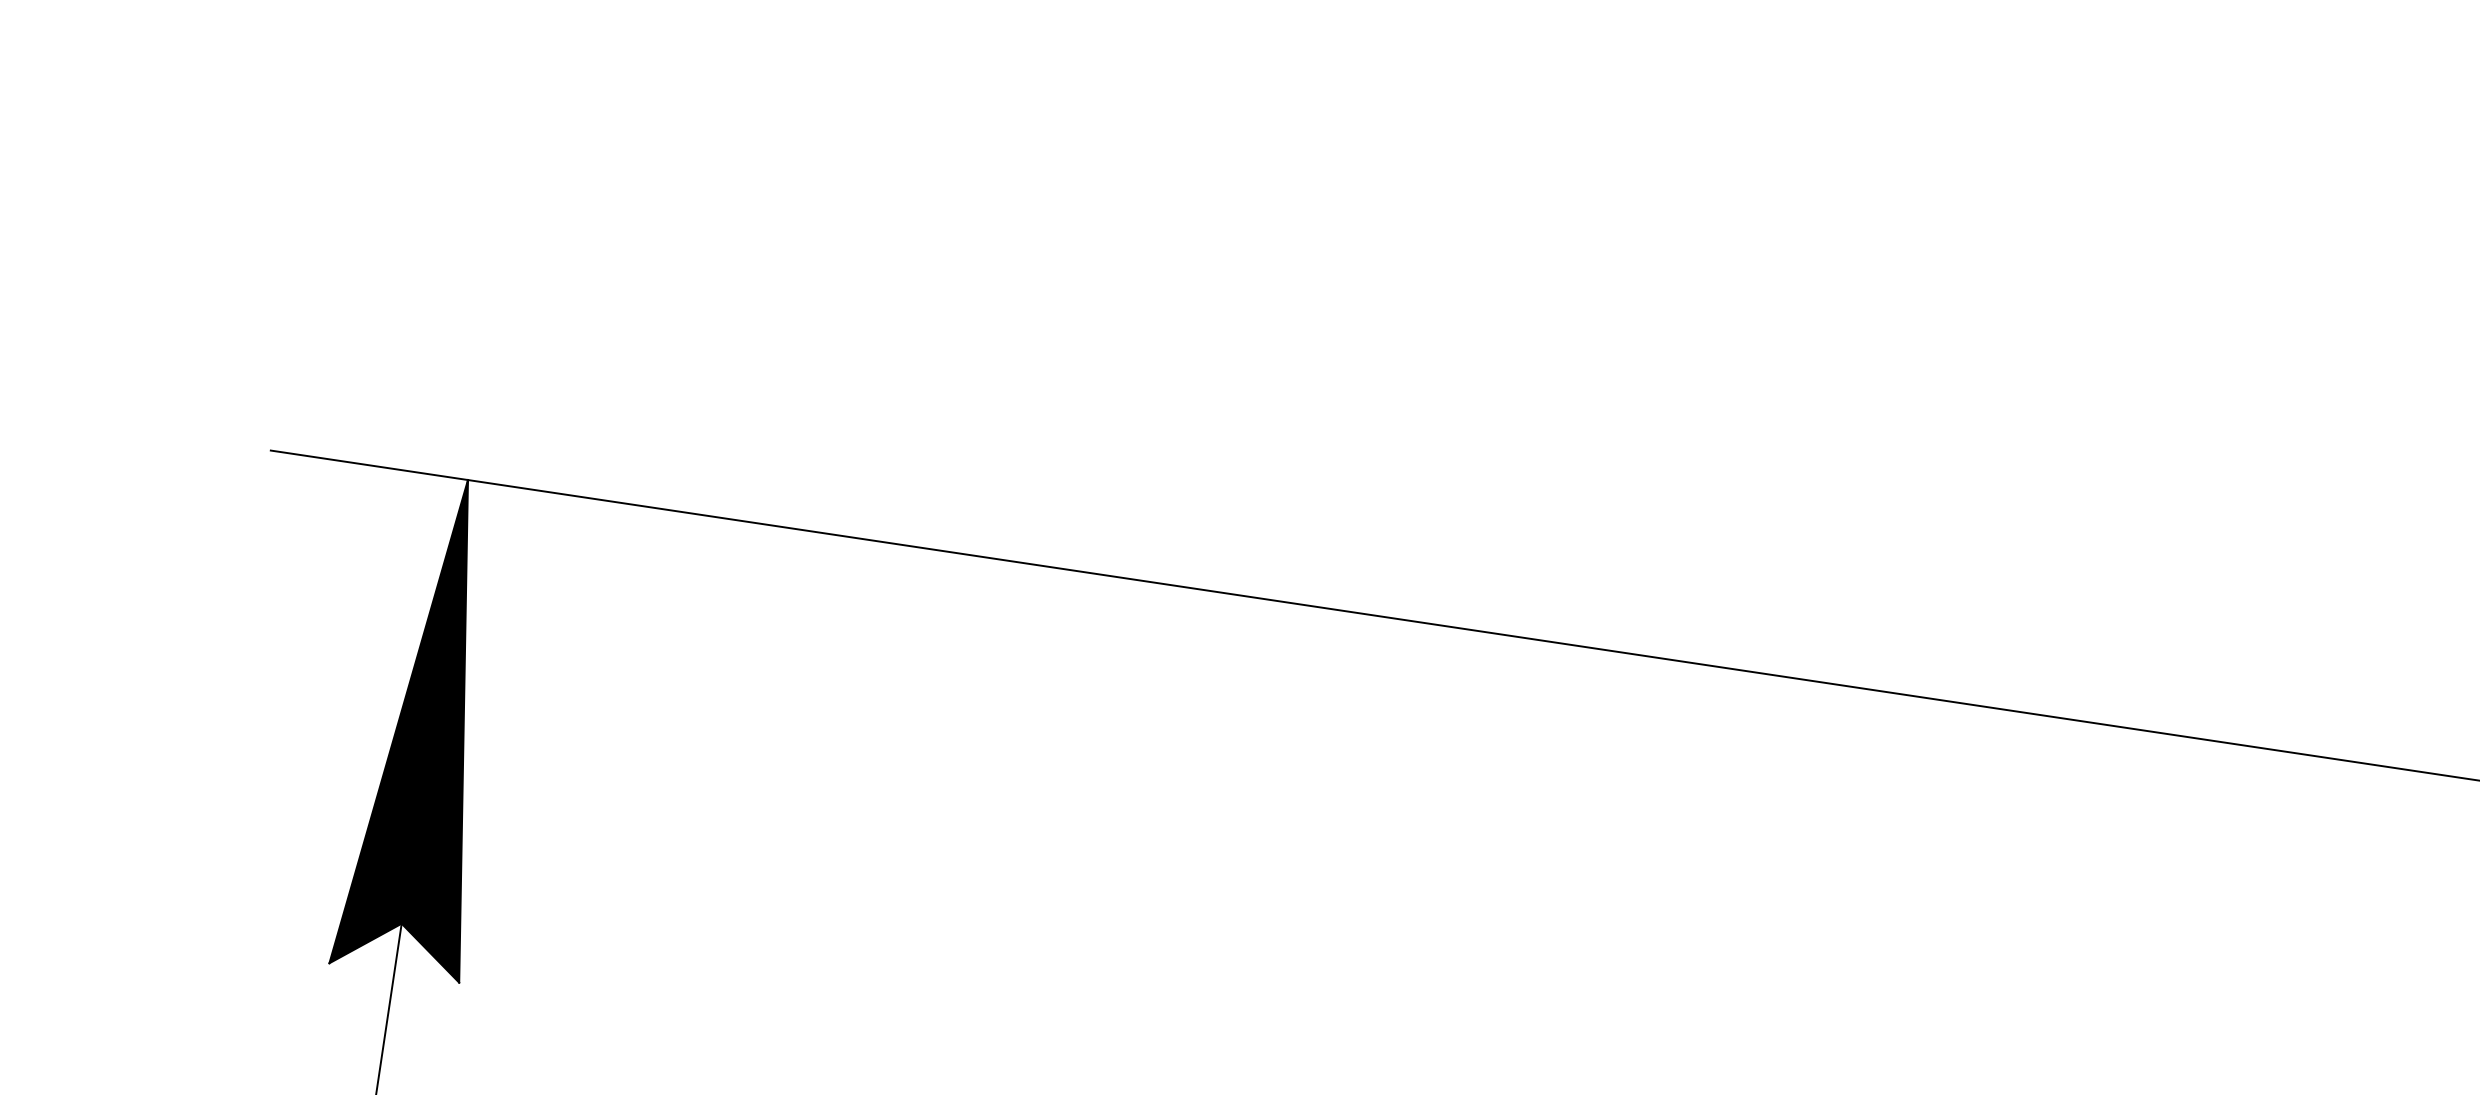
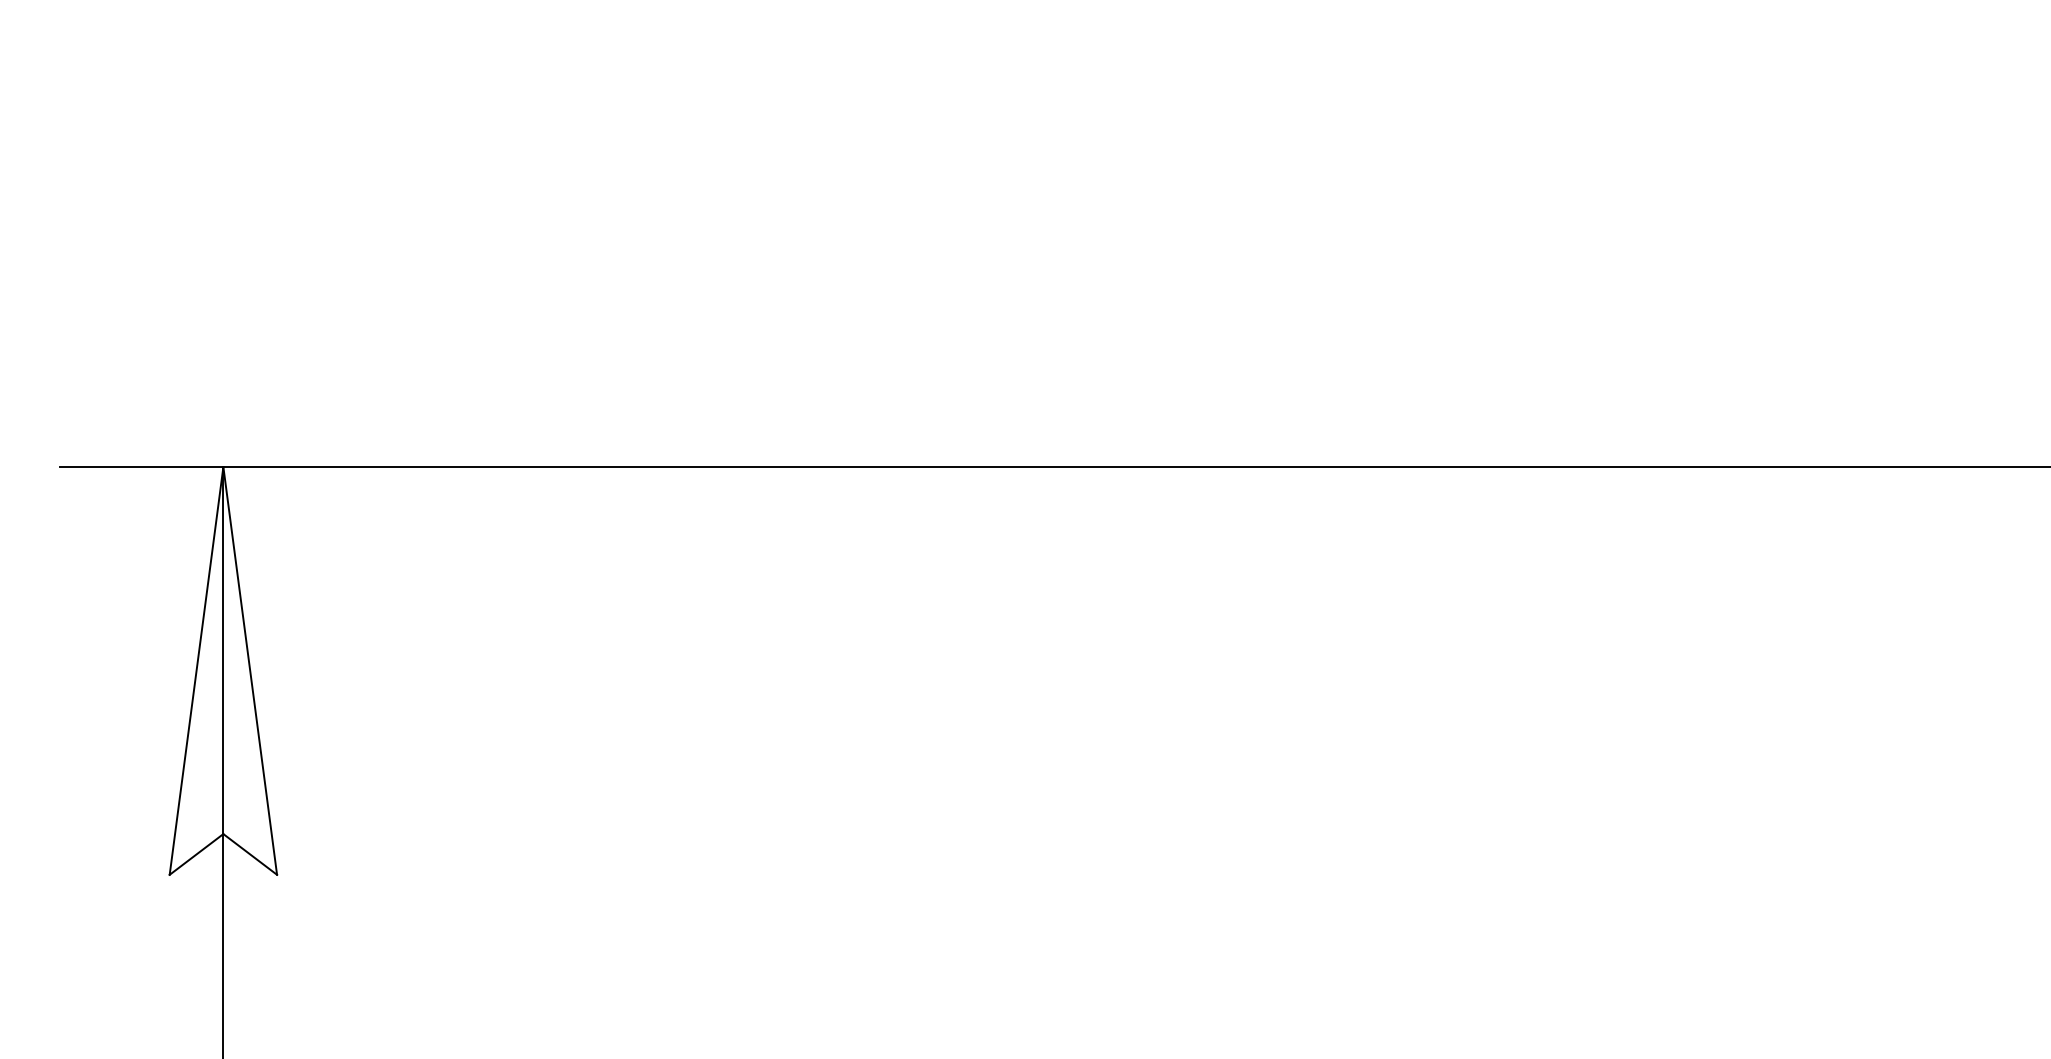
fill: (431, 725) -> (223, 670), removed

